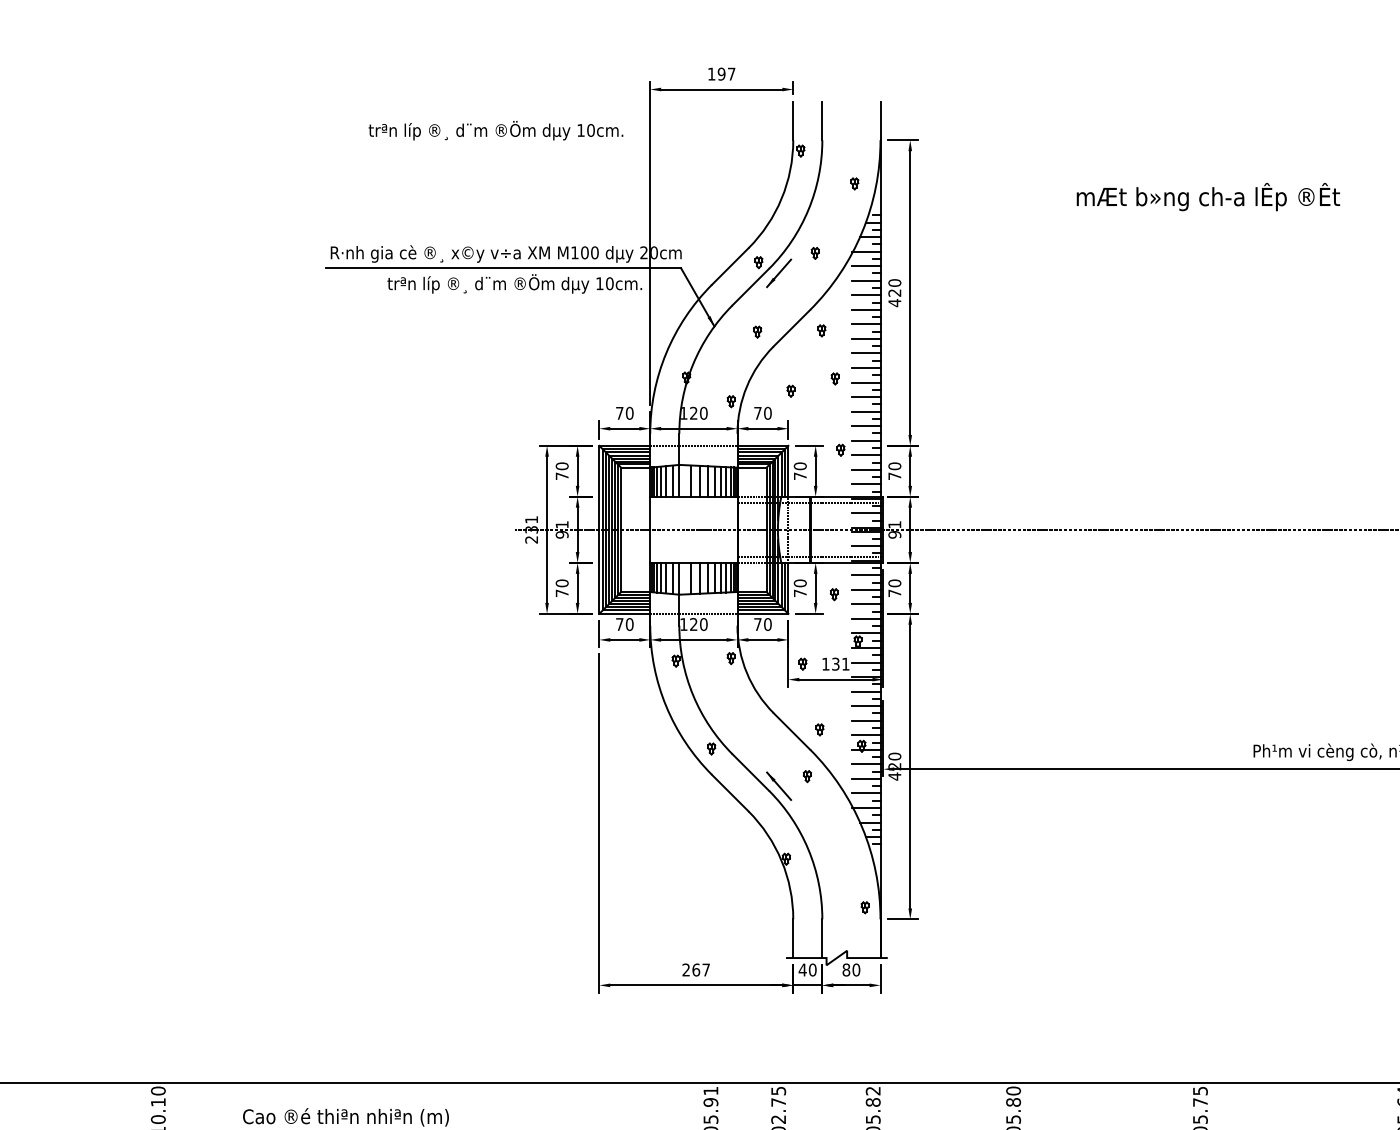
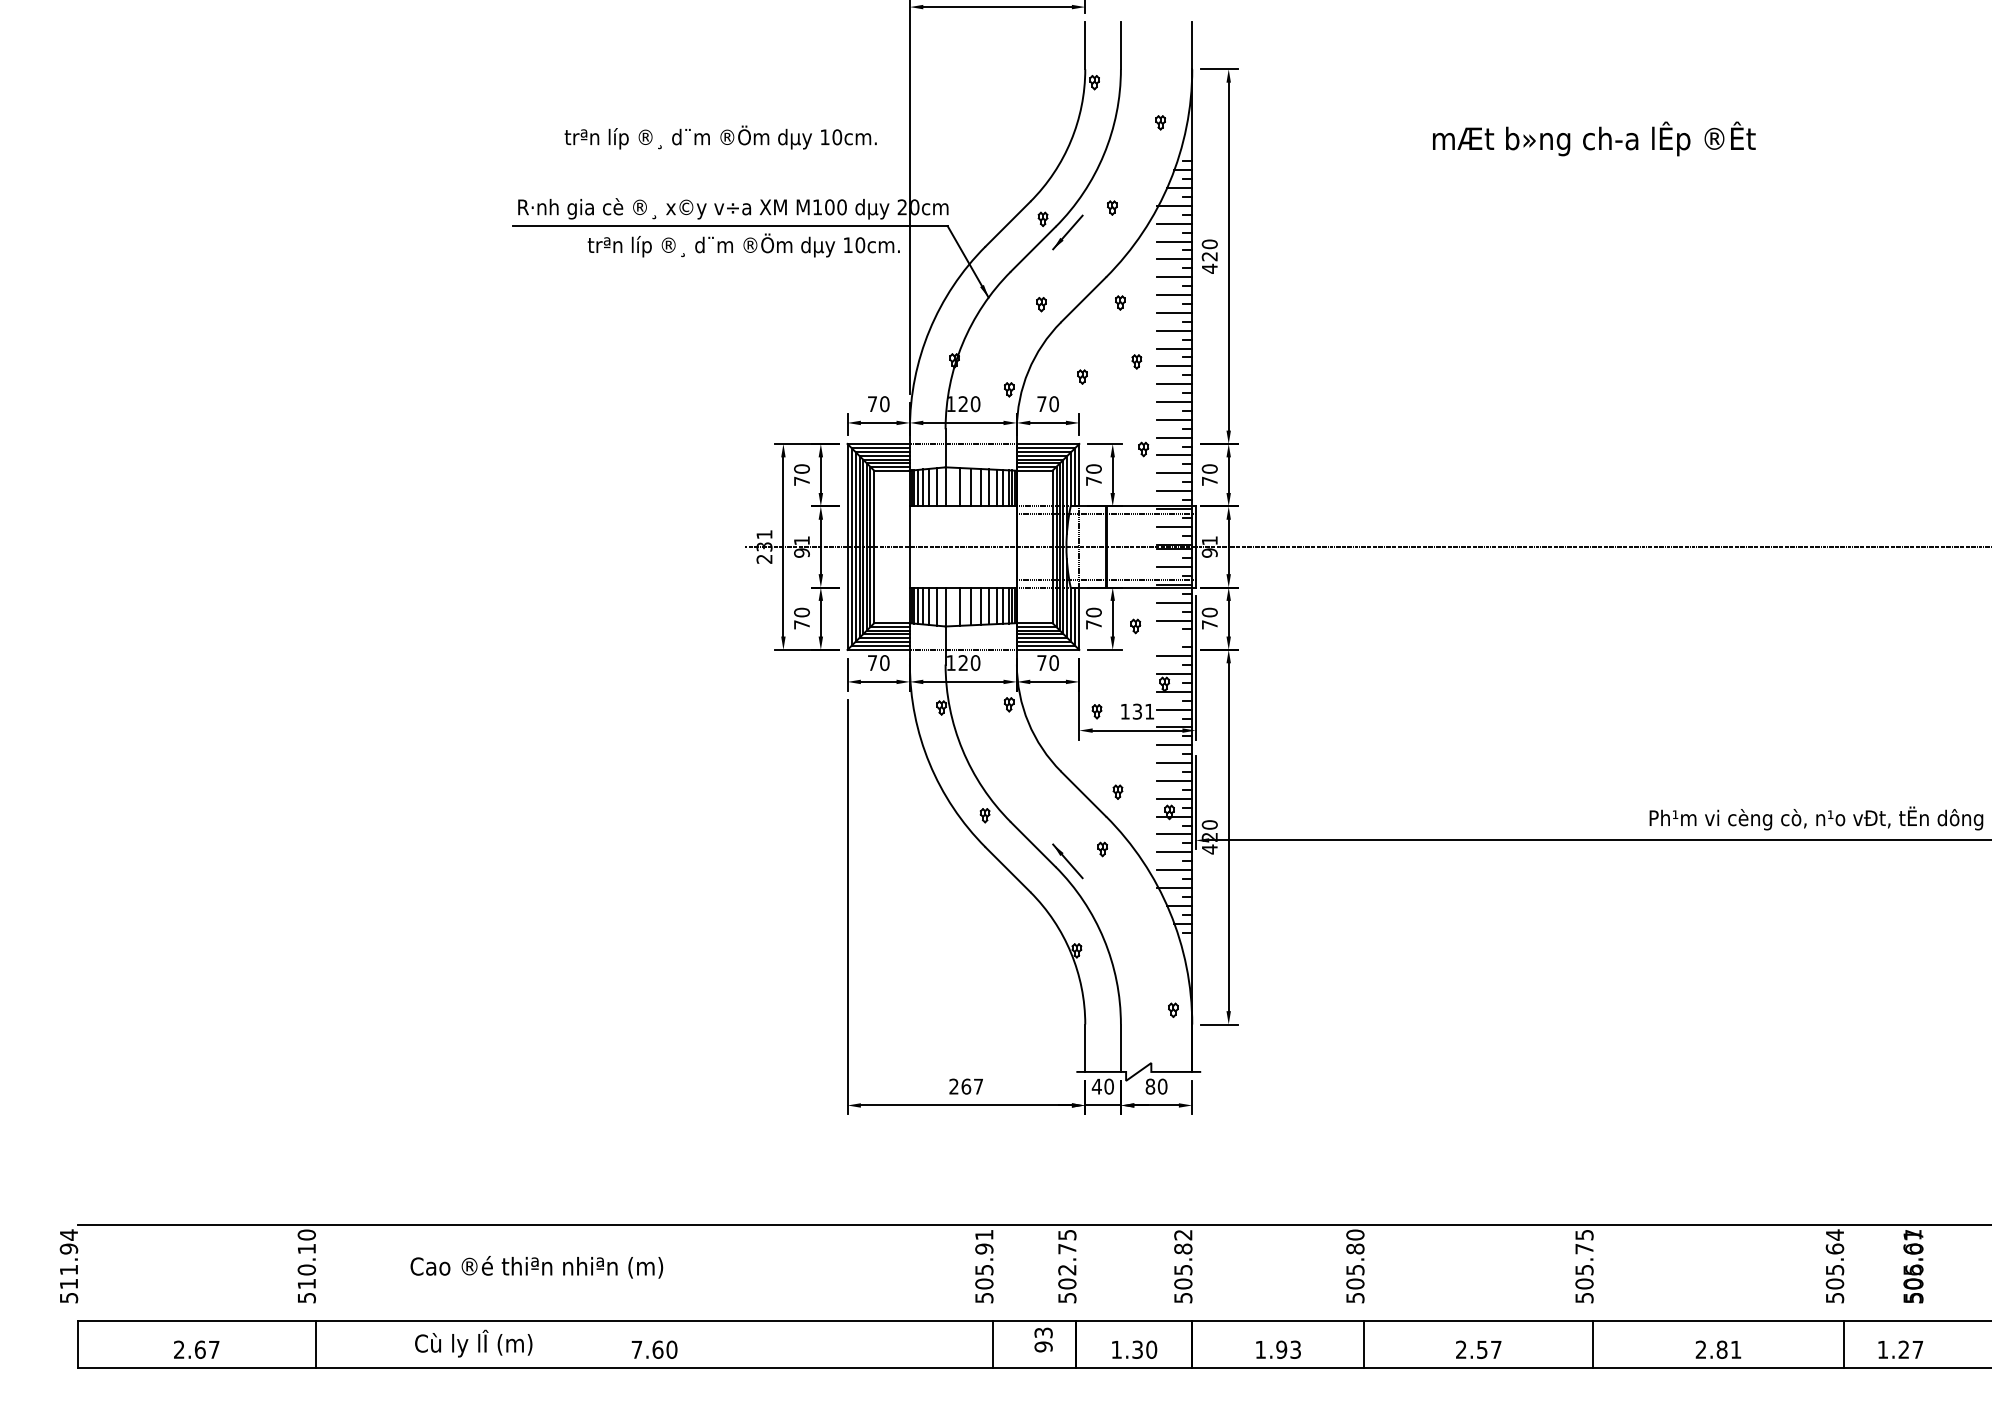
text: (495, 130) -> (720, 137), moved
line: (866, 604) -> (1174, 638), removed

